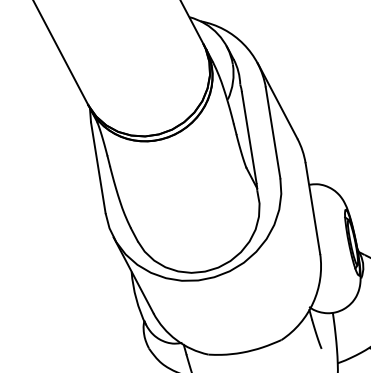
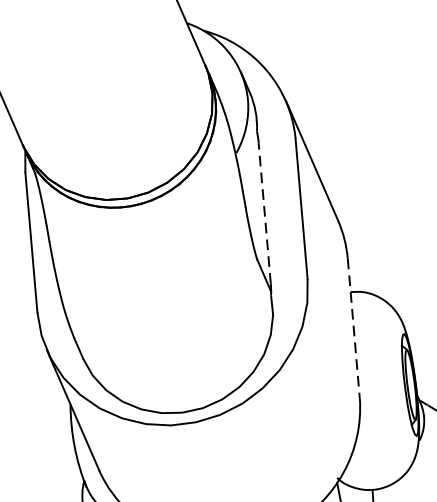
line: (249, 137) -> (265, 213), solid -> dashed
line: (312, 209) -> (353, 330), solid -> dashed

